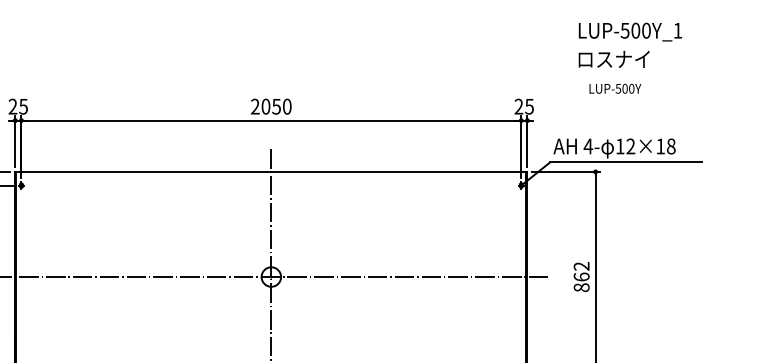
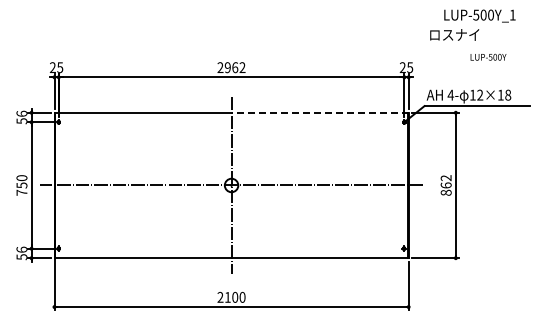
text: (613, 58) -> (454, 34), moved
text: (615, 87) -> (488, 56), moved
text: (275, 106) -> (234, 67), 2050 -> 2962
line: (399, 171) -> (320, 112), solid -> dashed

